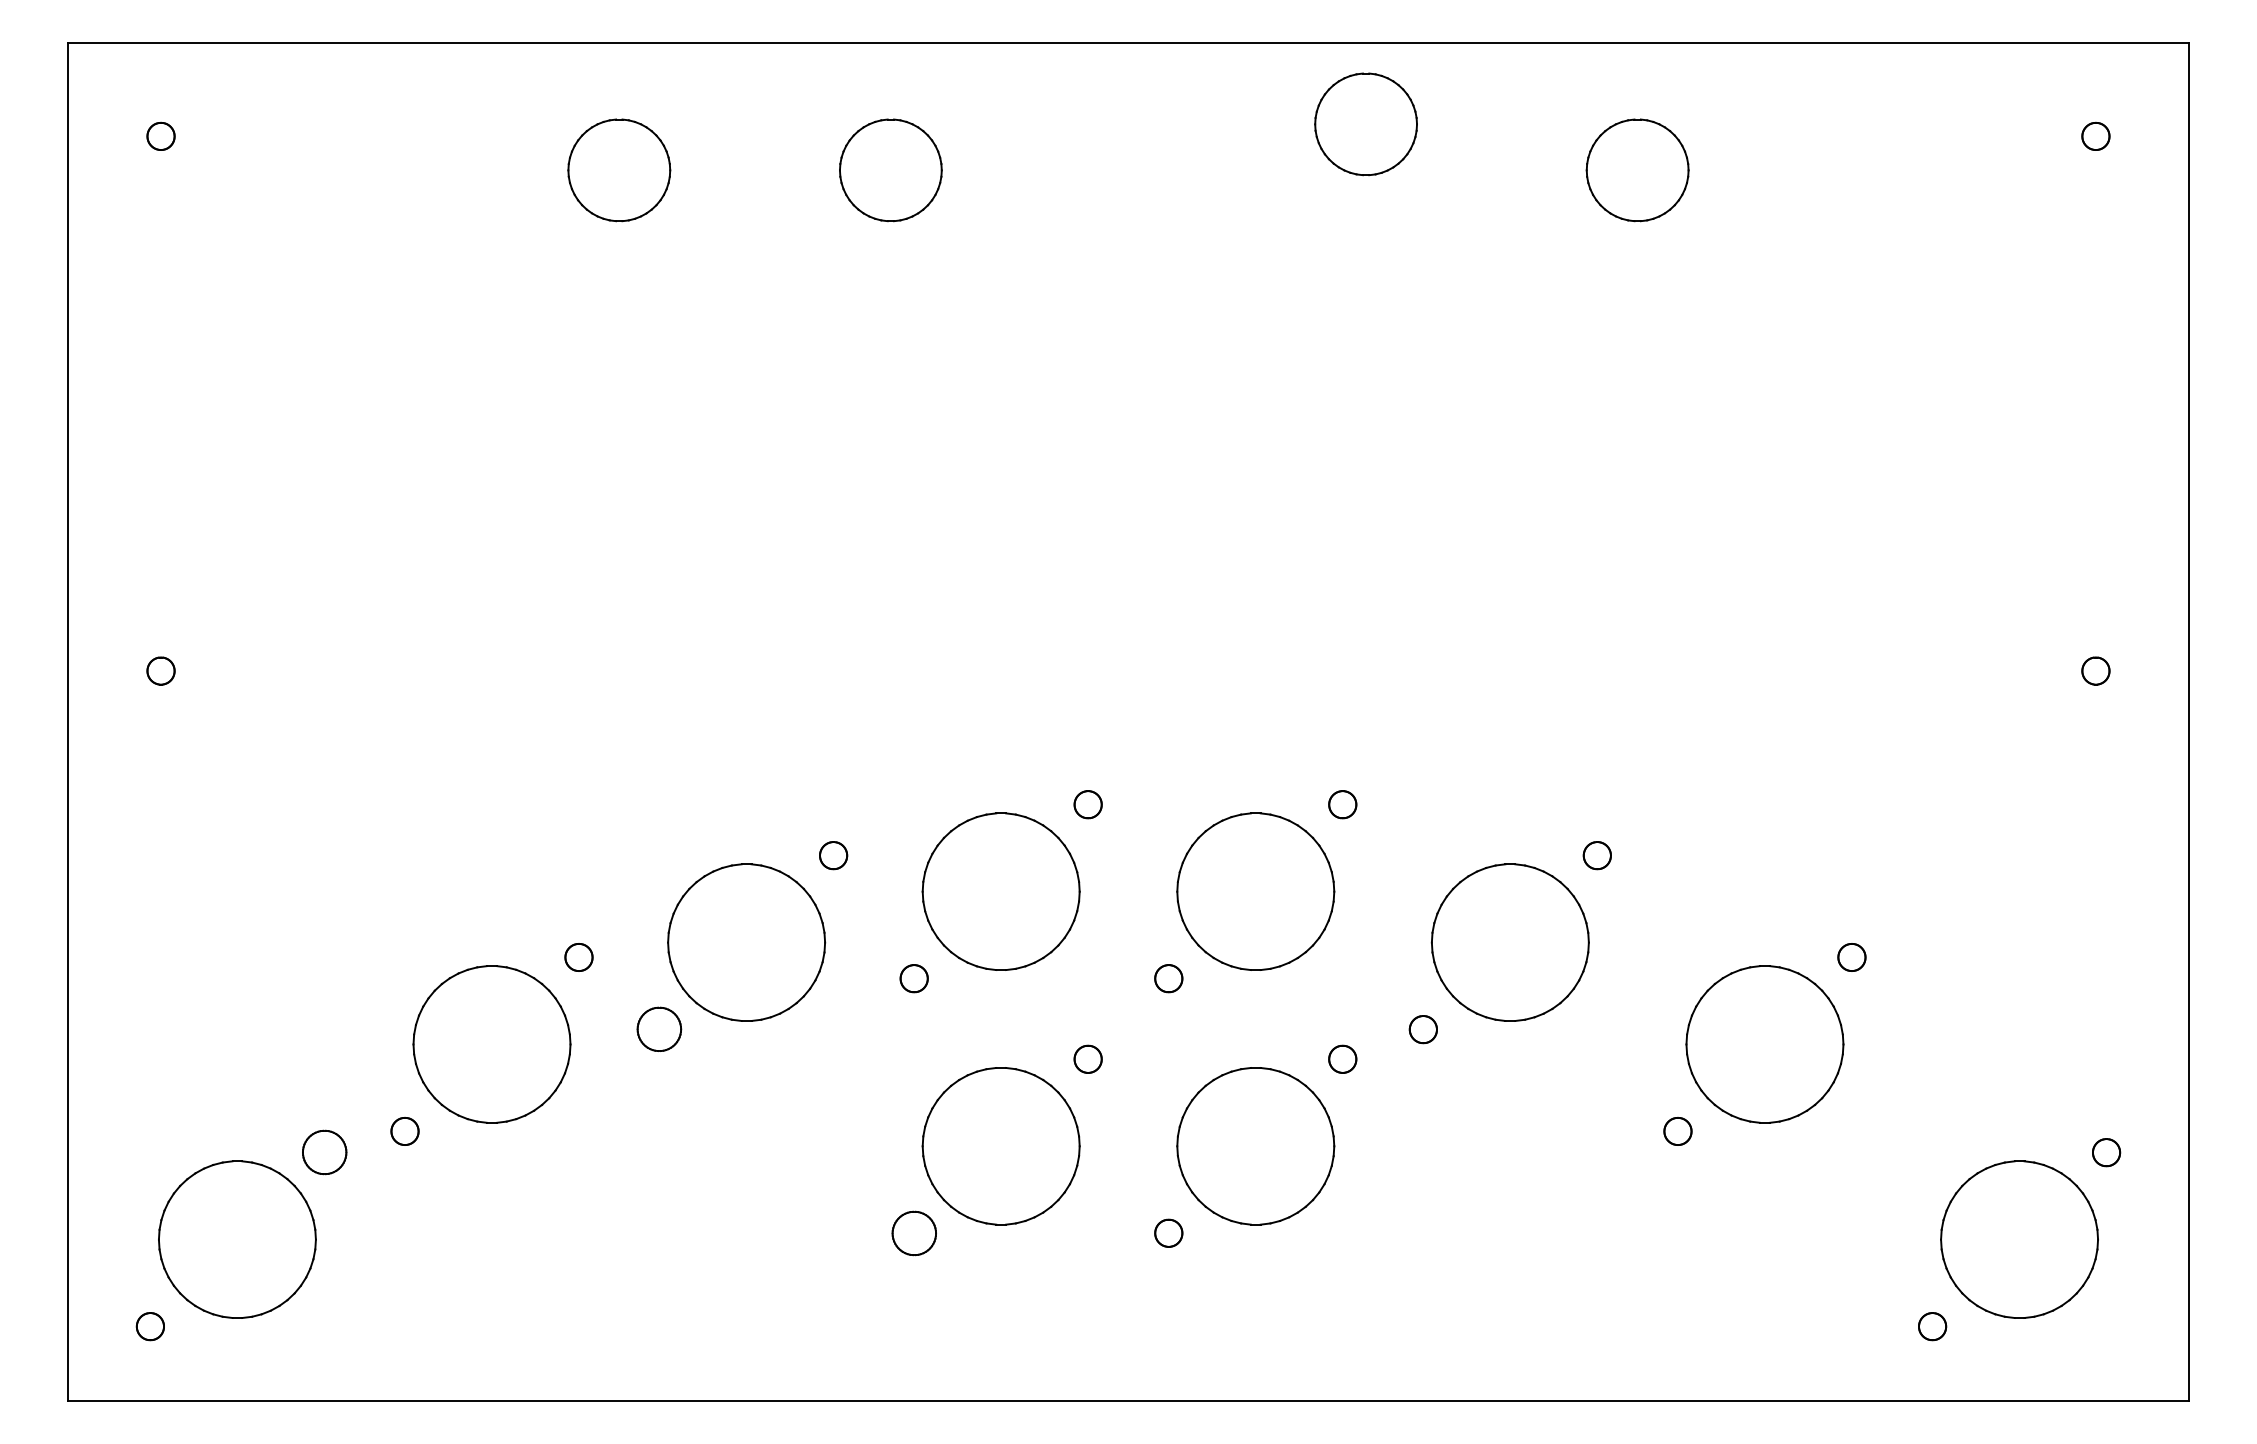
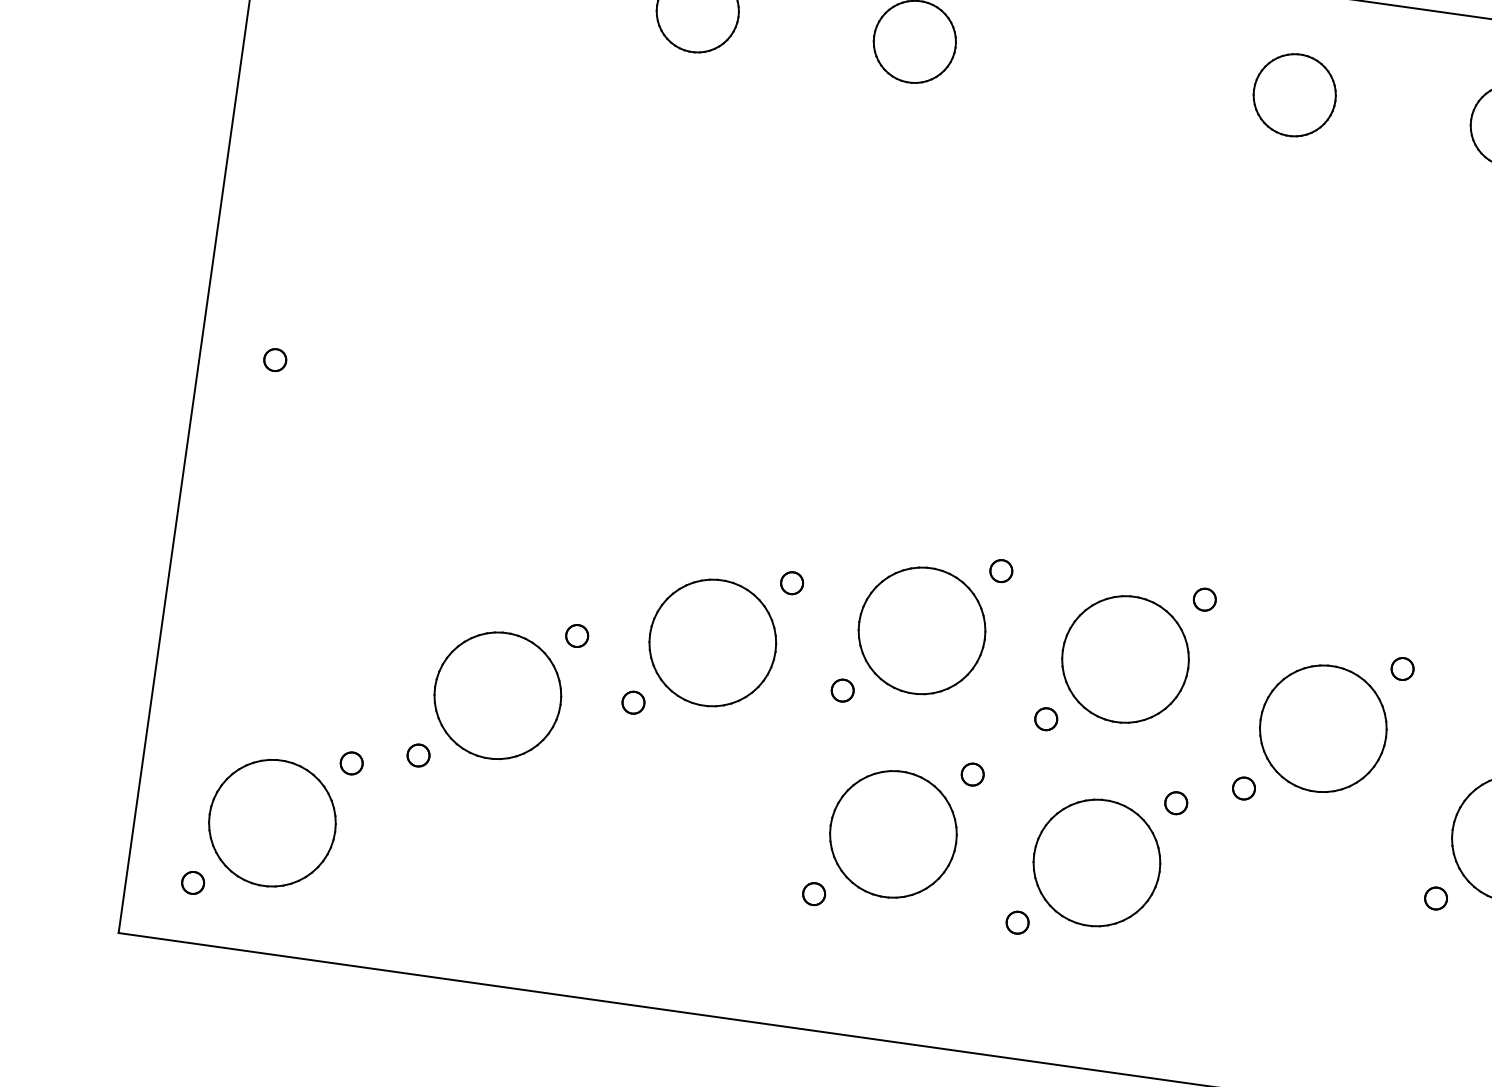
part: (1365, 124) -> (1294, 95), moved
part: (659, 1029) -> (633, 702), size x0.62
part: (323, 1152) -> (351, 763), size x0.62
part: (913, 1232) -> (813, 893), size x0.62

